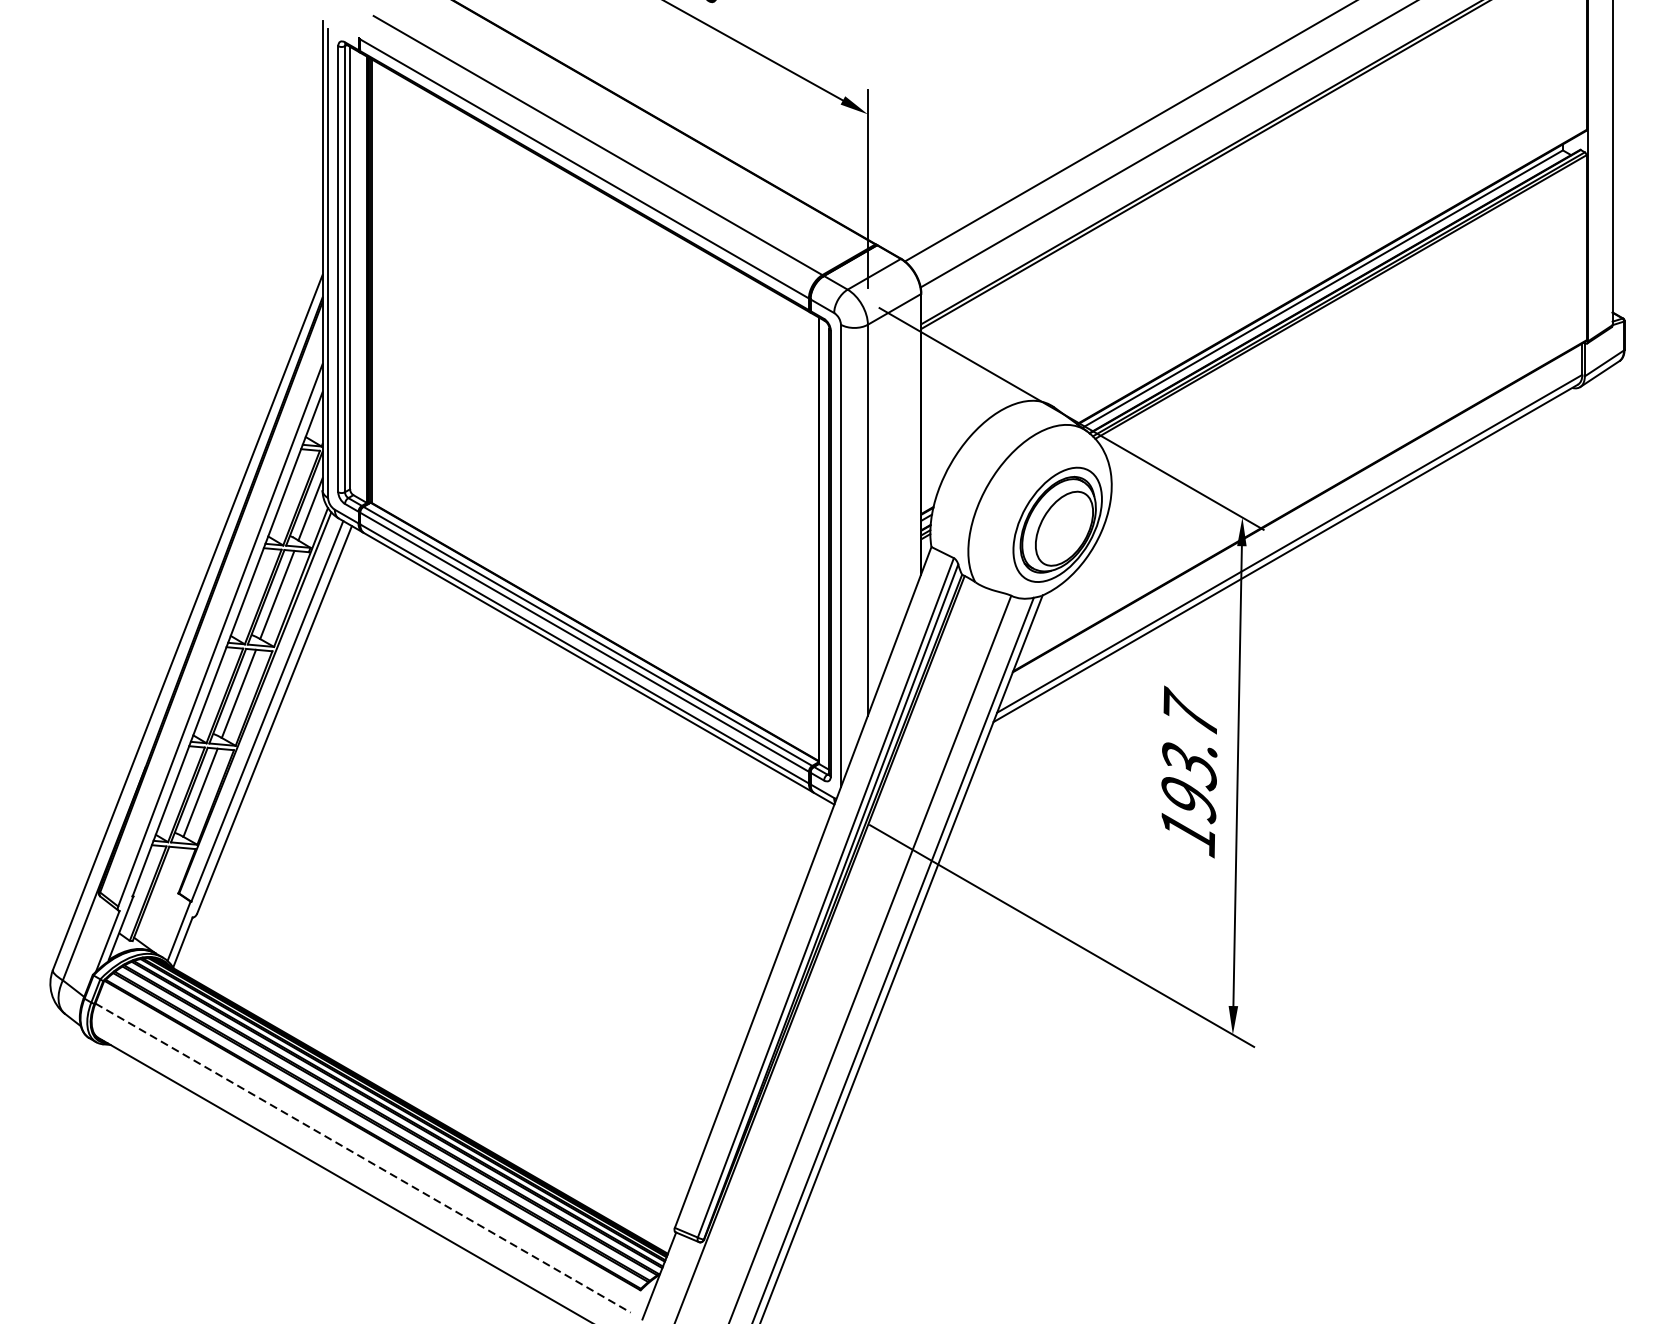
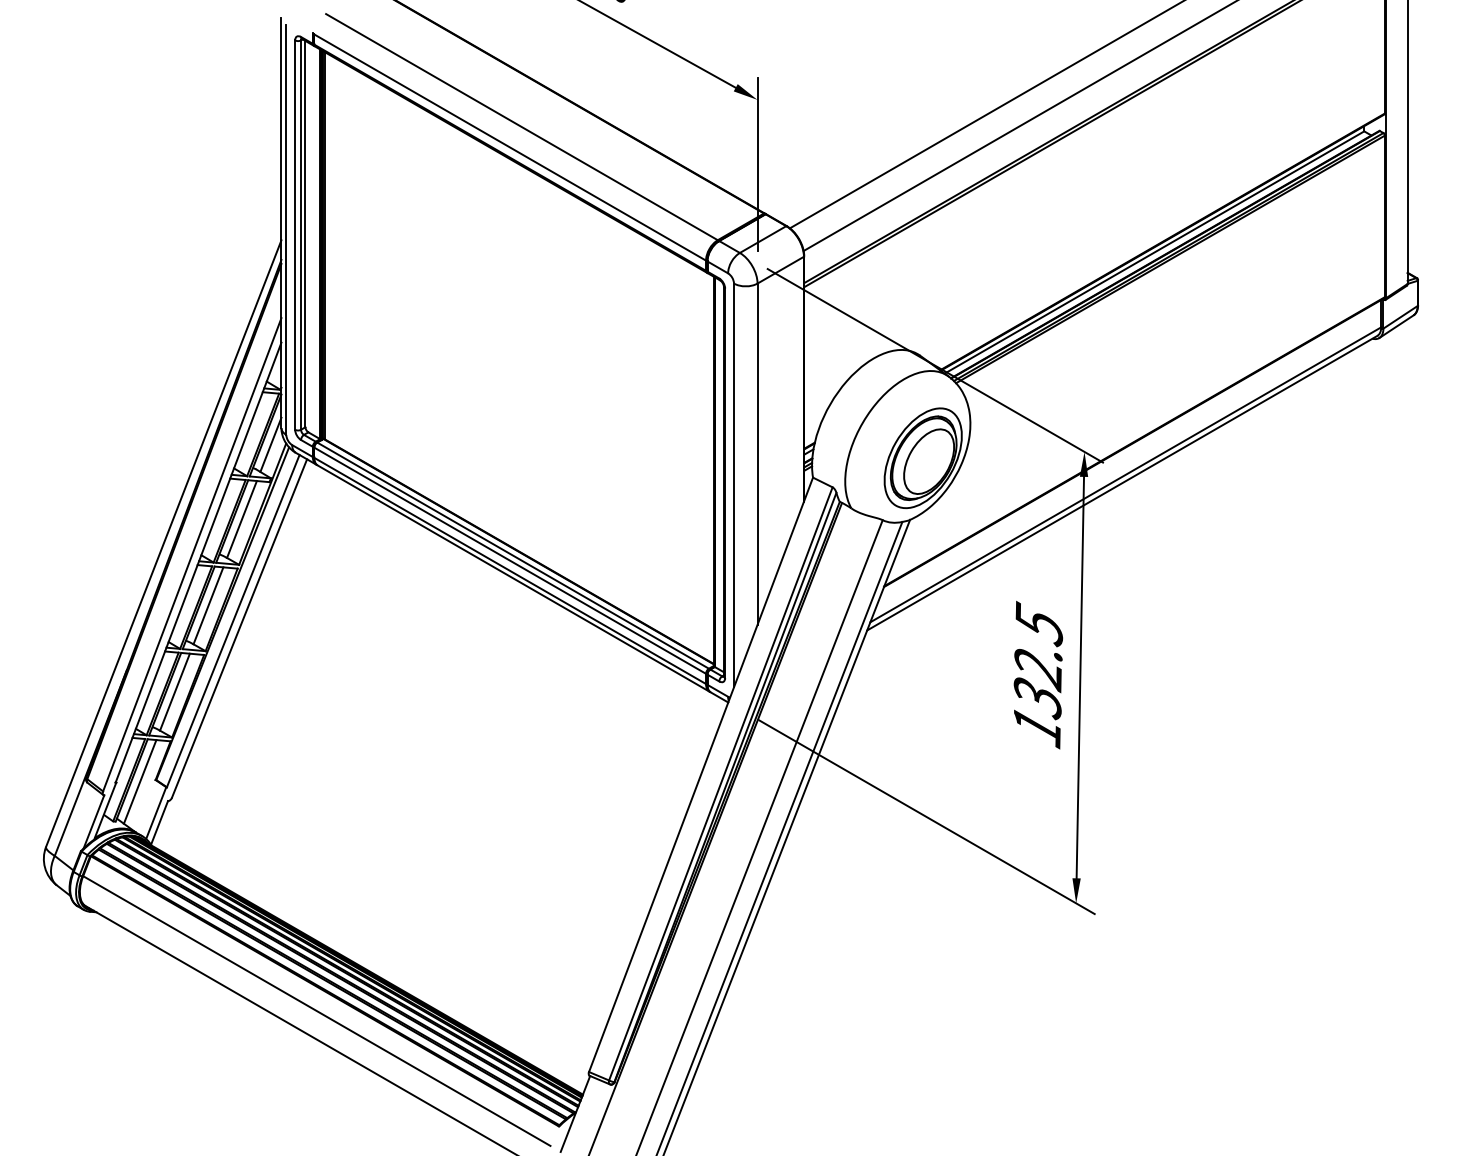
text: (1189, 755) -> (1038, 659), 193.7 -> 132.5
line: (159, 895) -> (139, 781), added
line: (362, 1158) -> (316, 1011), dashed -> solid

